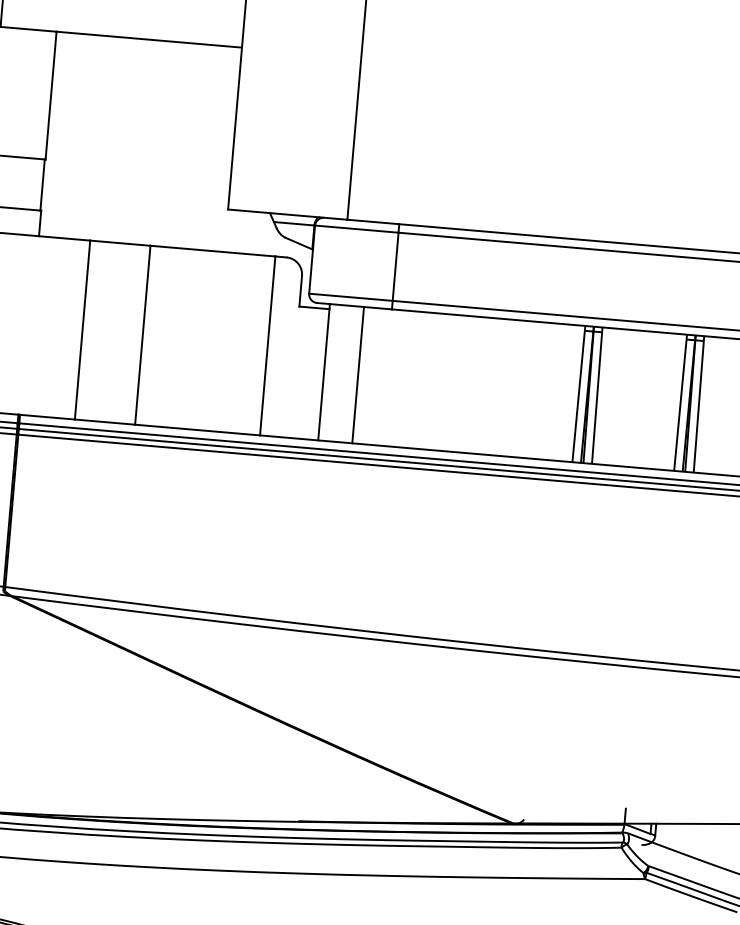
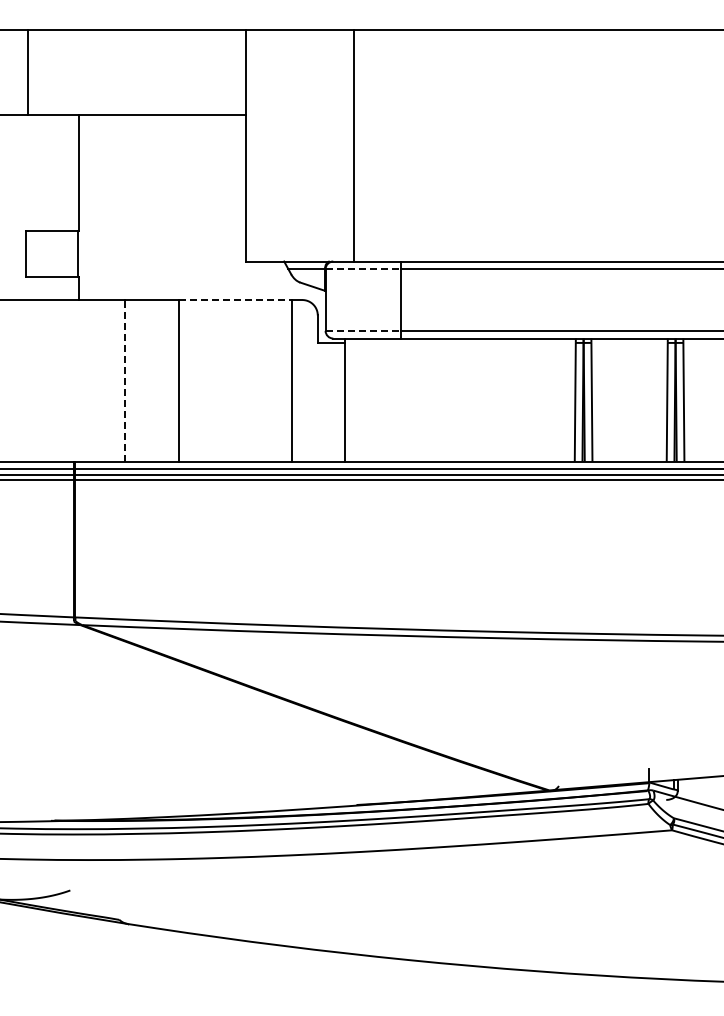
line: (356, 229) -> (363, 269), solid -> dashed
line: (213, 251) -> (236, 300), solid -> dashed
line: (351, 296) -> (363, 330), solid -> dashed
line: (83, 329) -> (125, 380), solid -> dashed
line: (357, 374) -> (375, 399), removed

